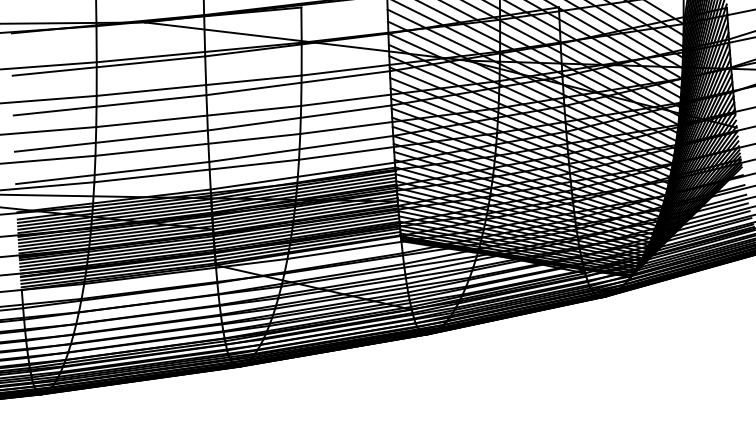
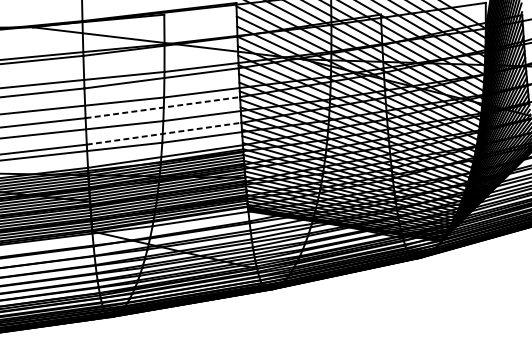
line: (299, 117) -> (162, 107), solid -> dashed
line: (301, 148) -> (164, 133), solid -> dashed

